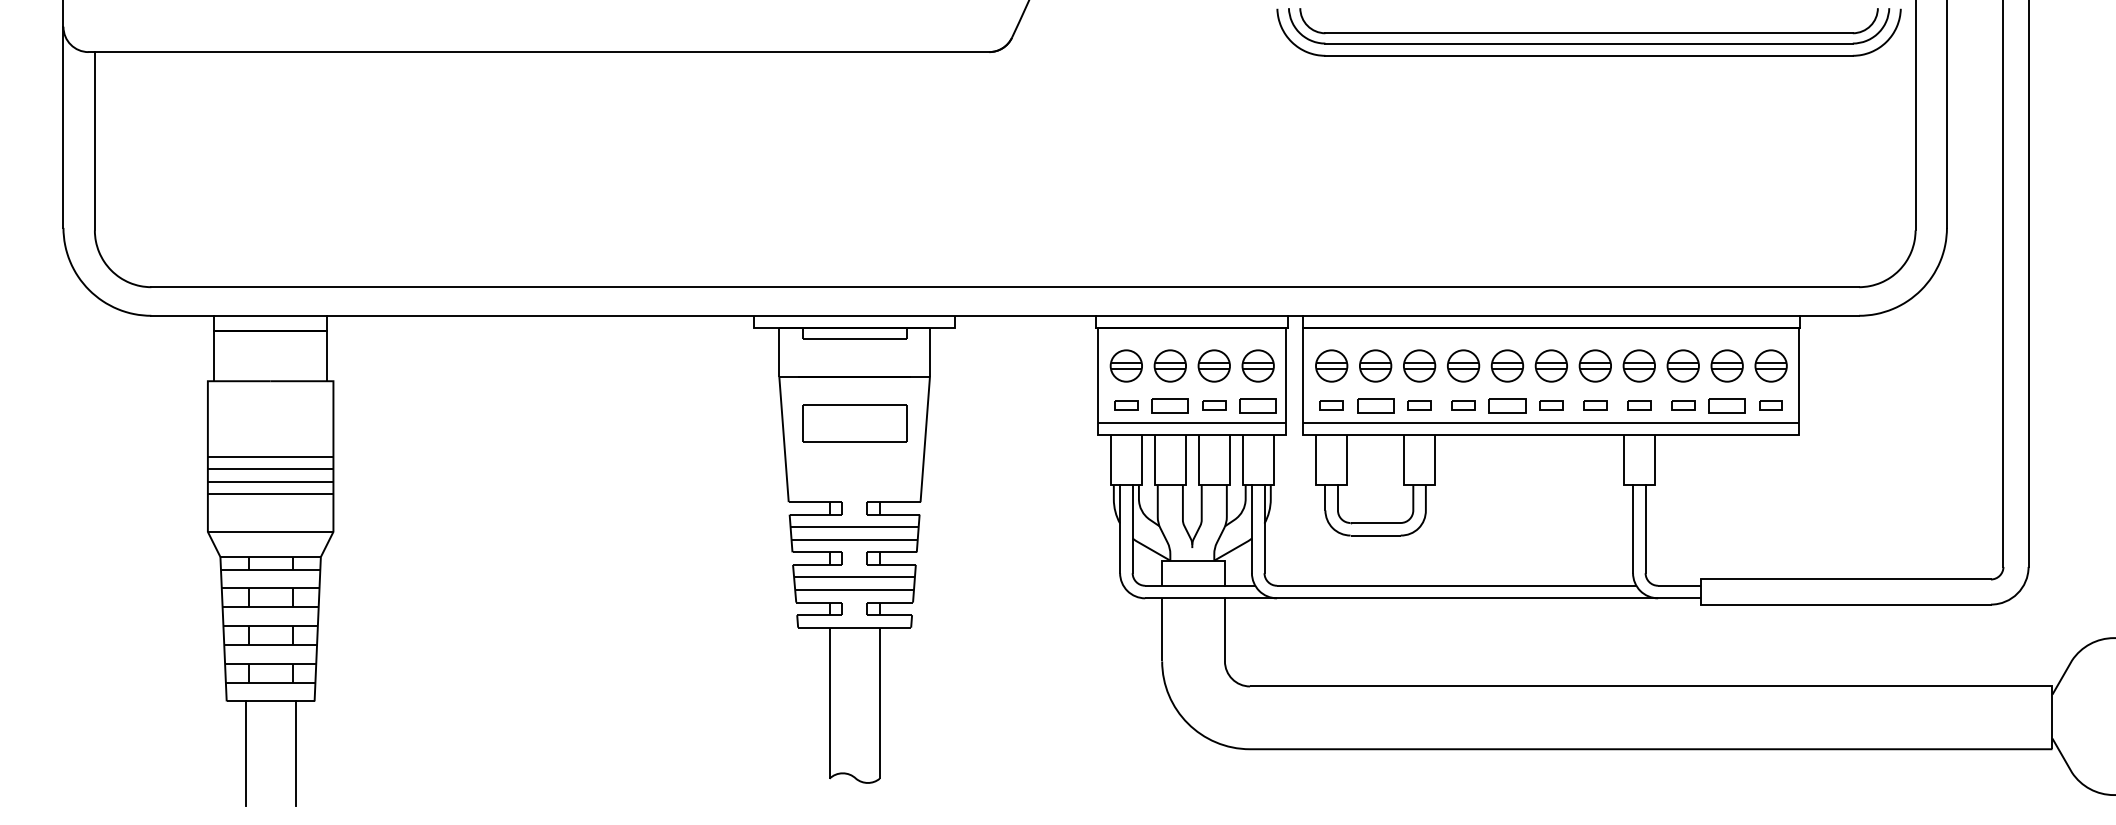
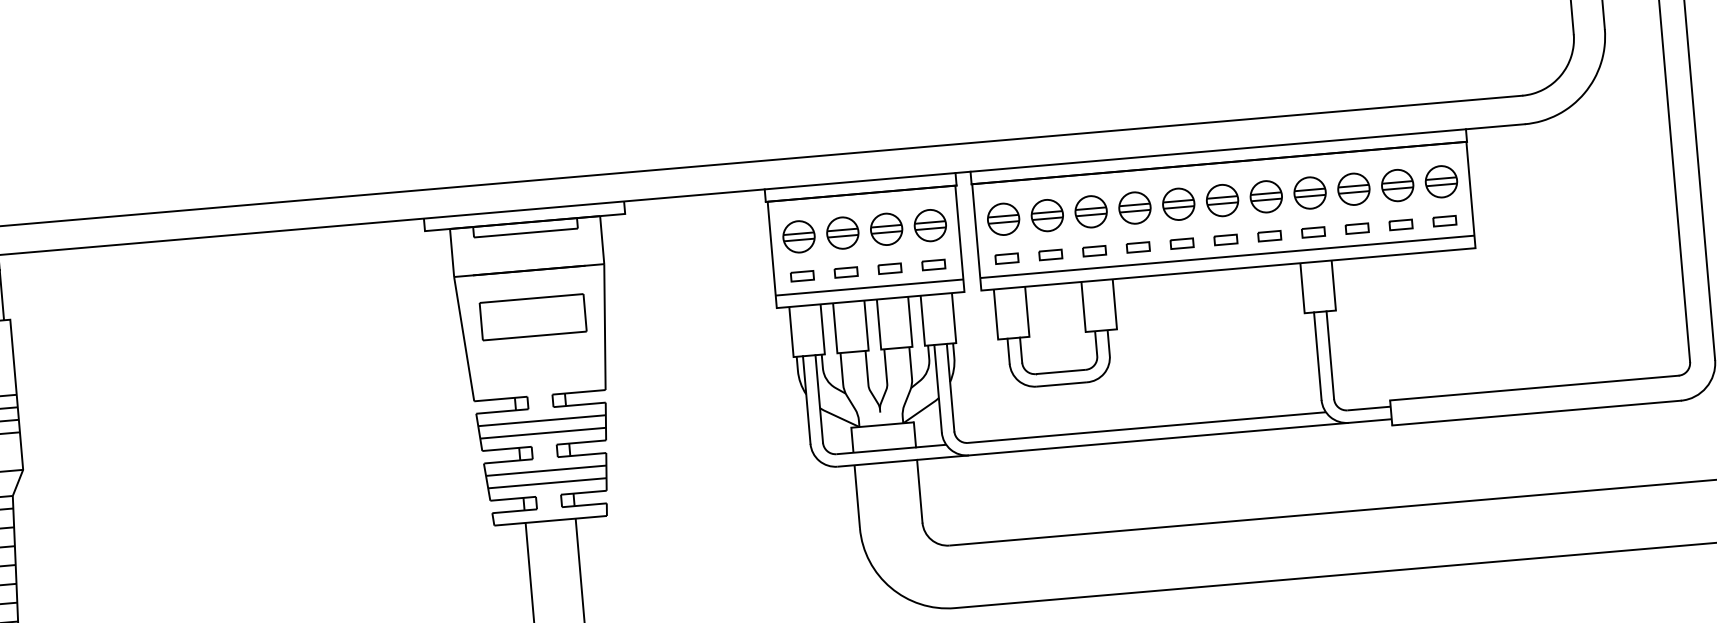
part: (1170, 405) -> (846, 272), size x0.62
part: (1258, 405) -> (934, 264), size x0.62
part: (1375, 405) -> (1050, 254), size x0.62
part: (1507, 405) -> (1182, 243), size x0.62
part: (1727, 405) -> (1401, 224), size x0.62

